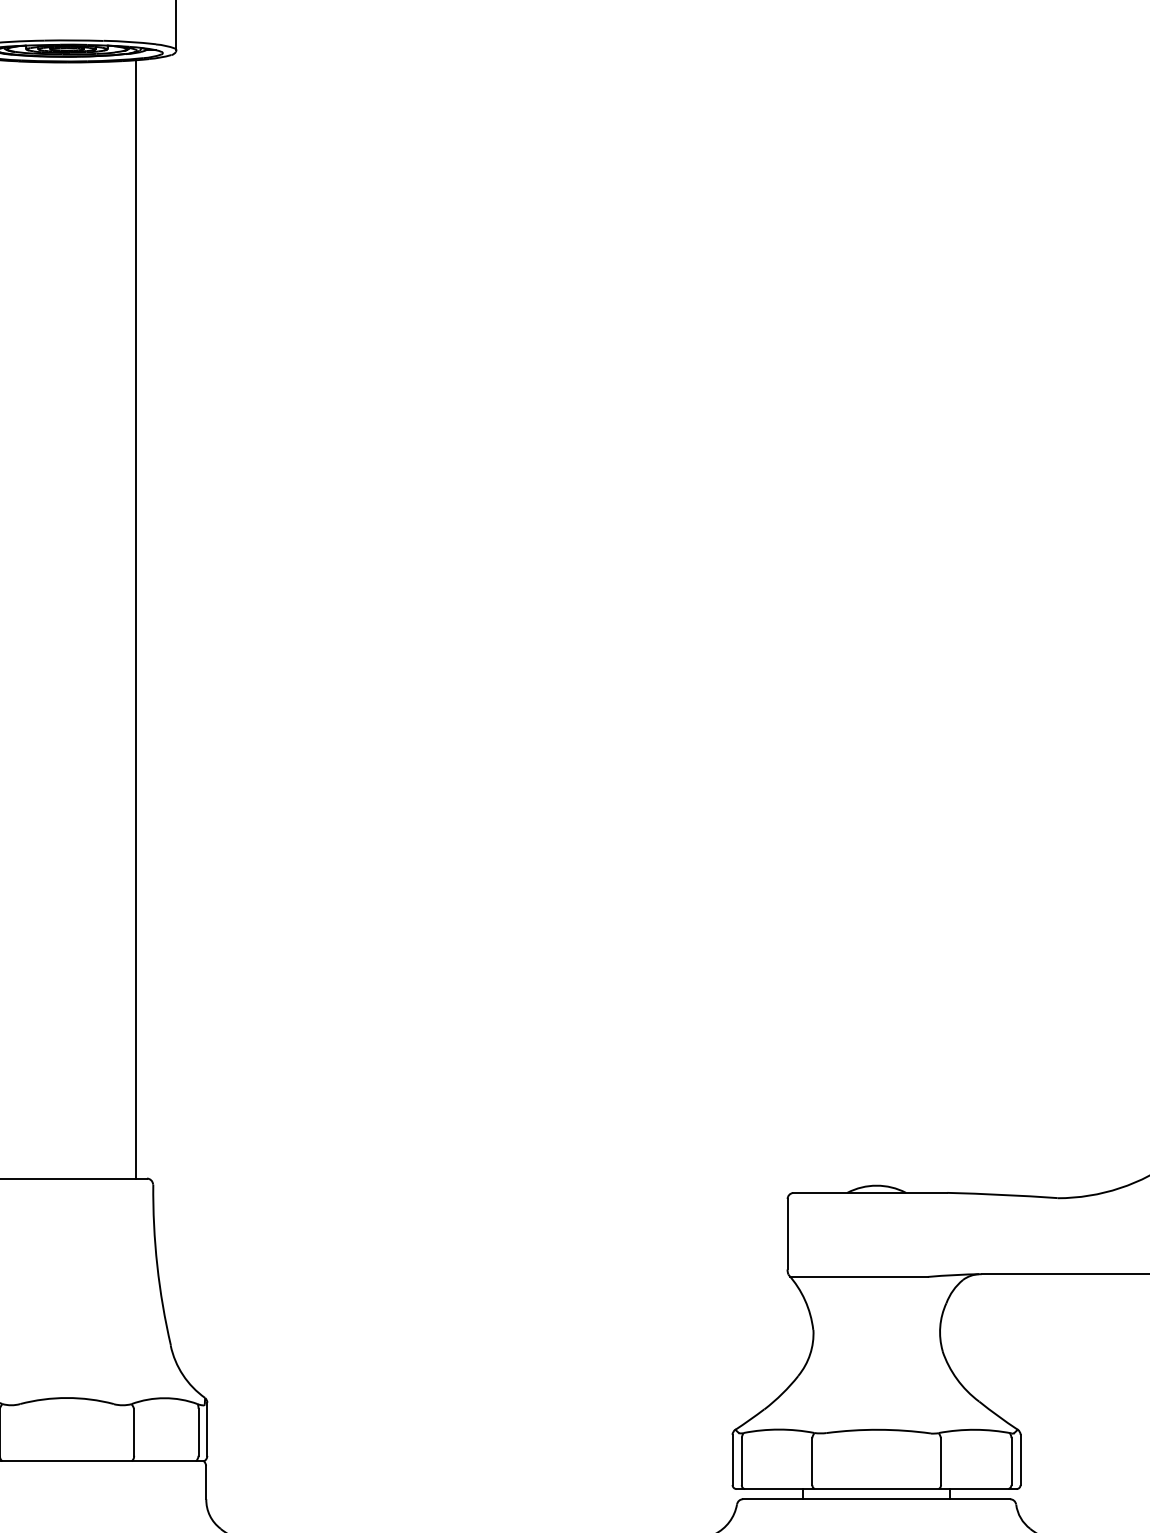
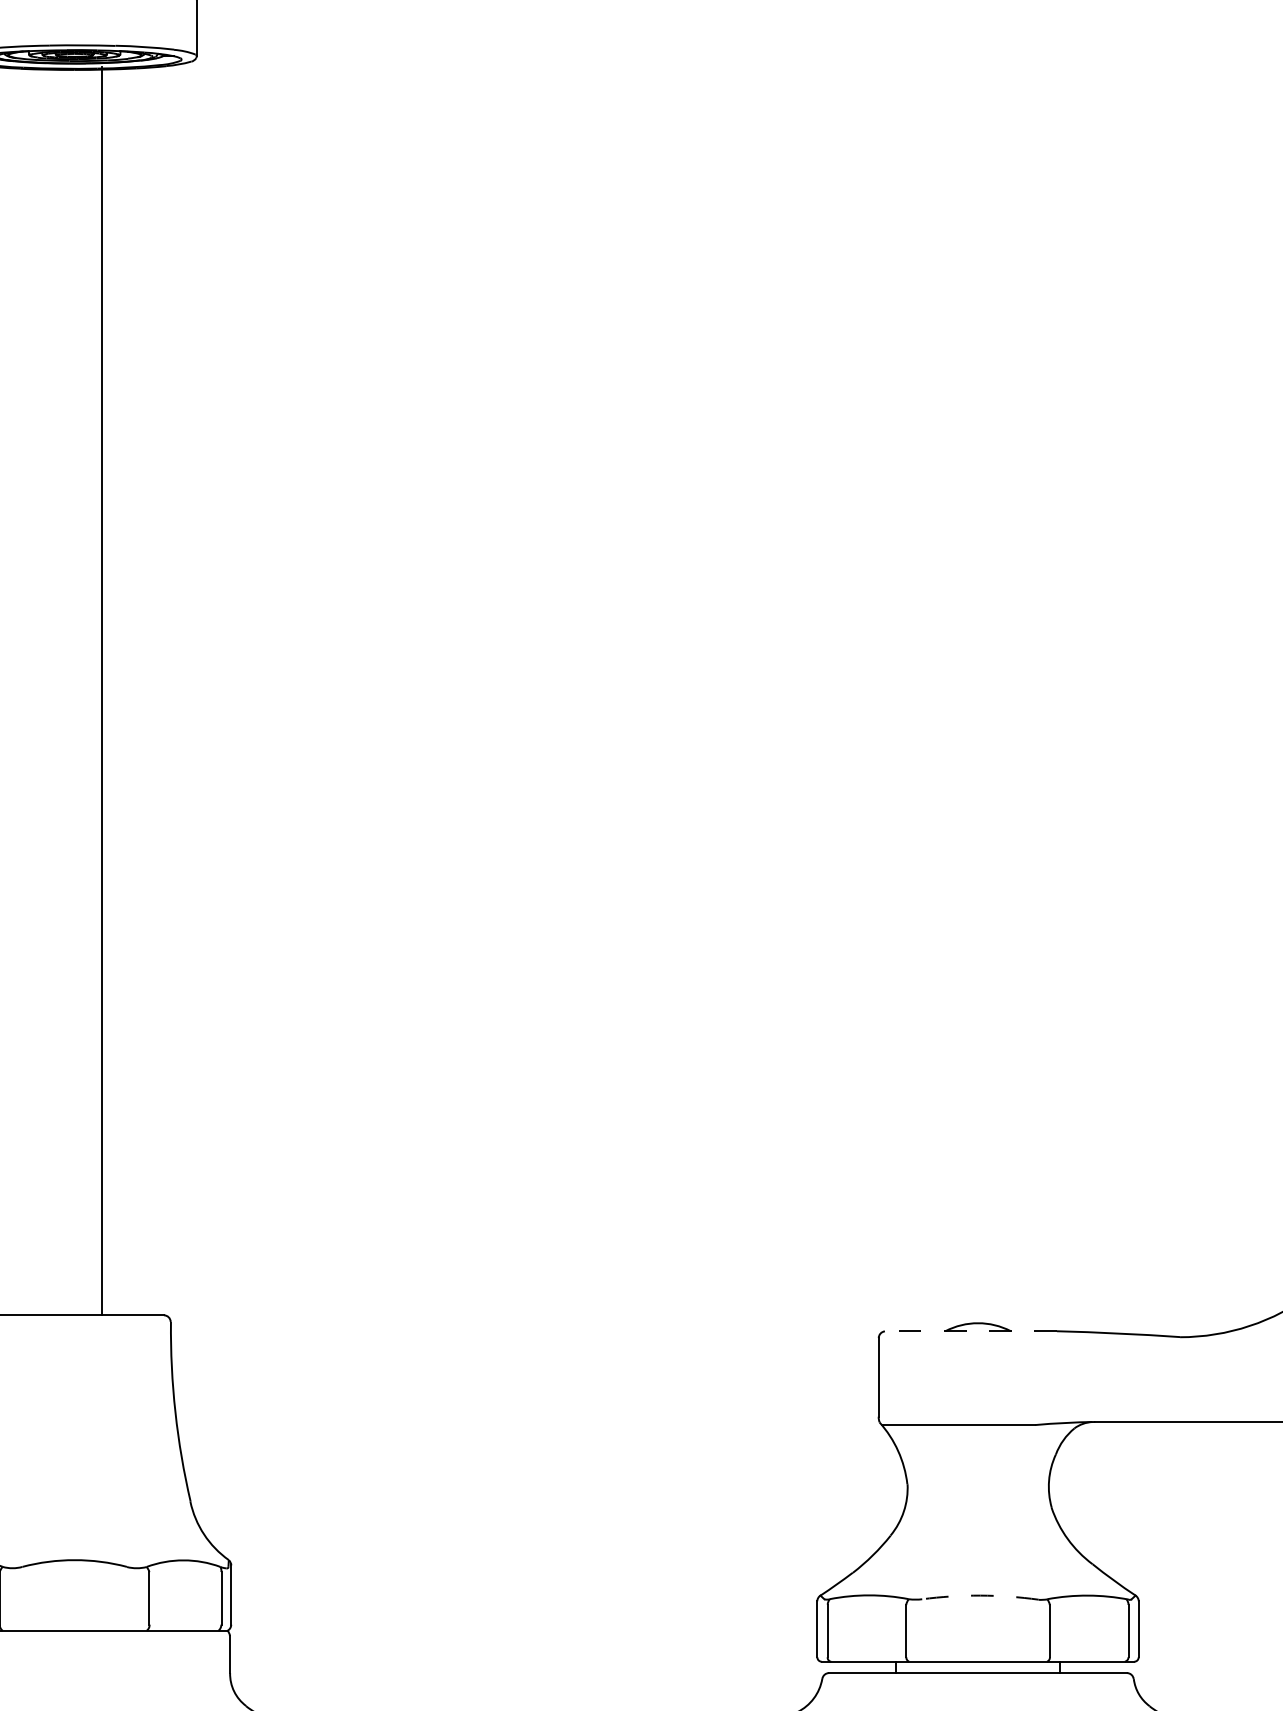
line: (136, 619) -> (102, 691), moved
line: (869, 1192) -> (970, 1330), solid -> dashed
arc: (878, 1429) -> (980, 1595), solid -> dashed

